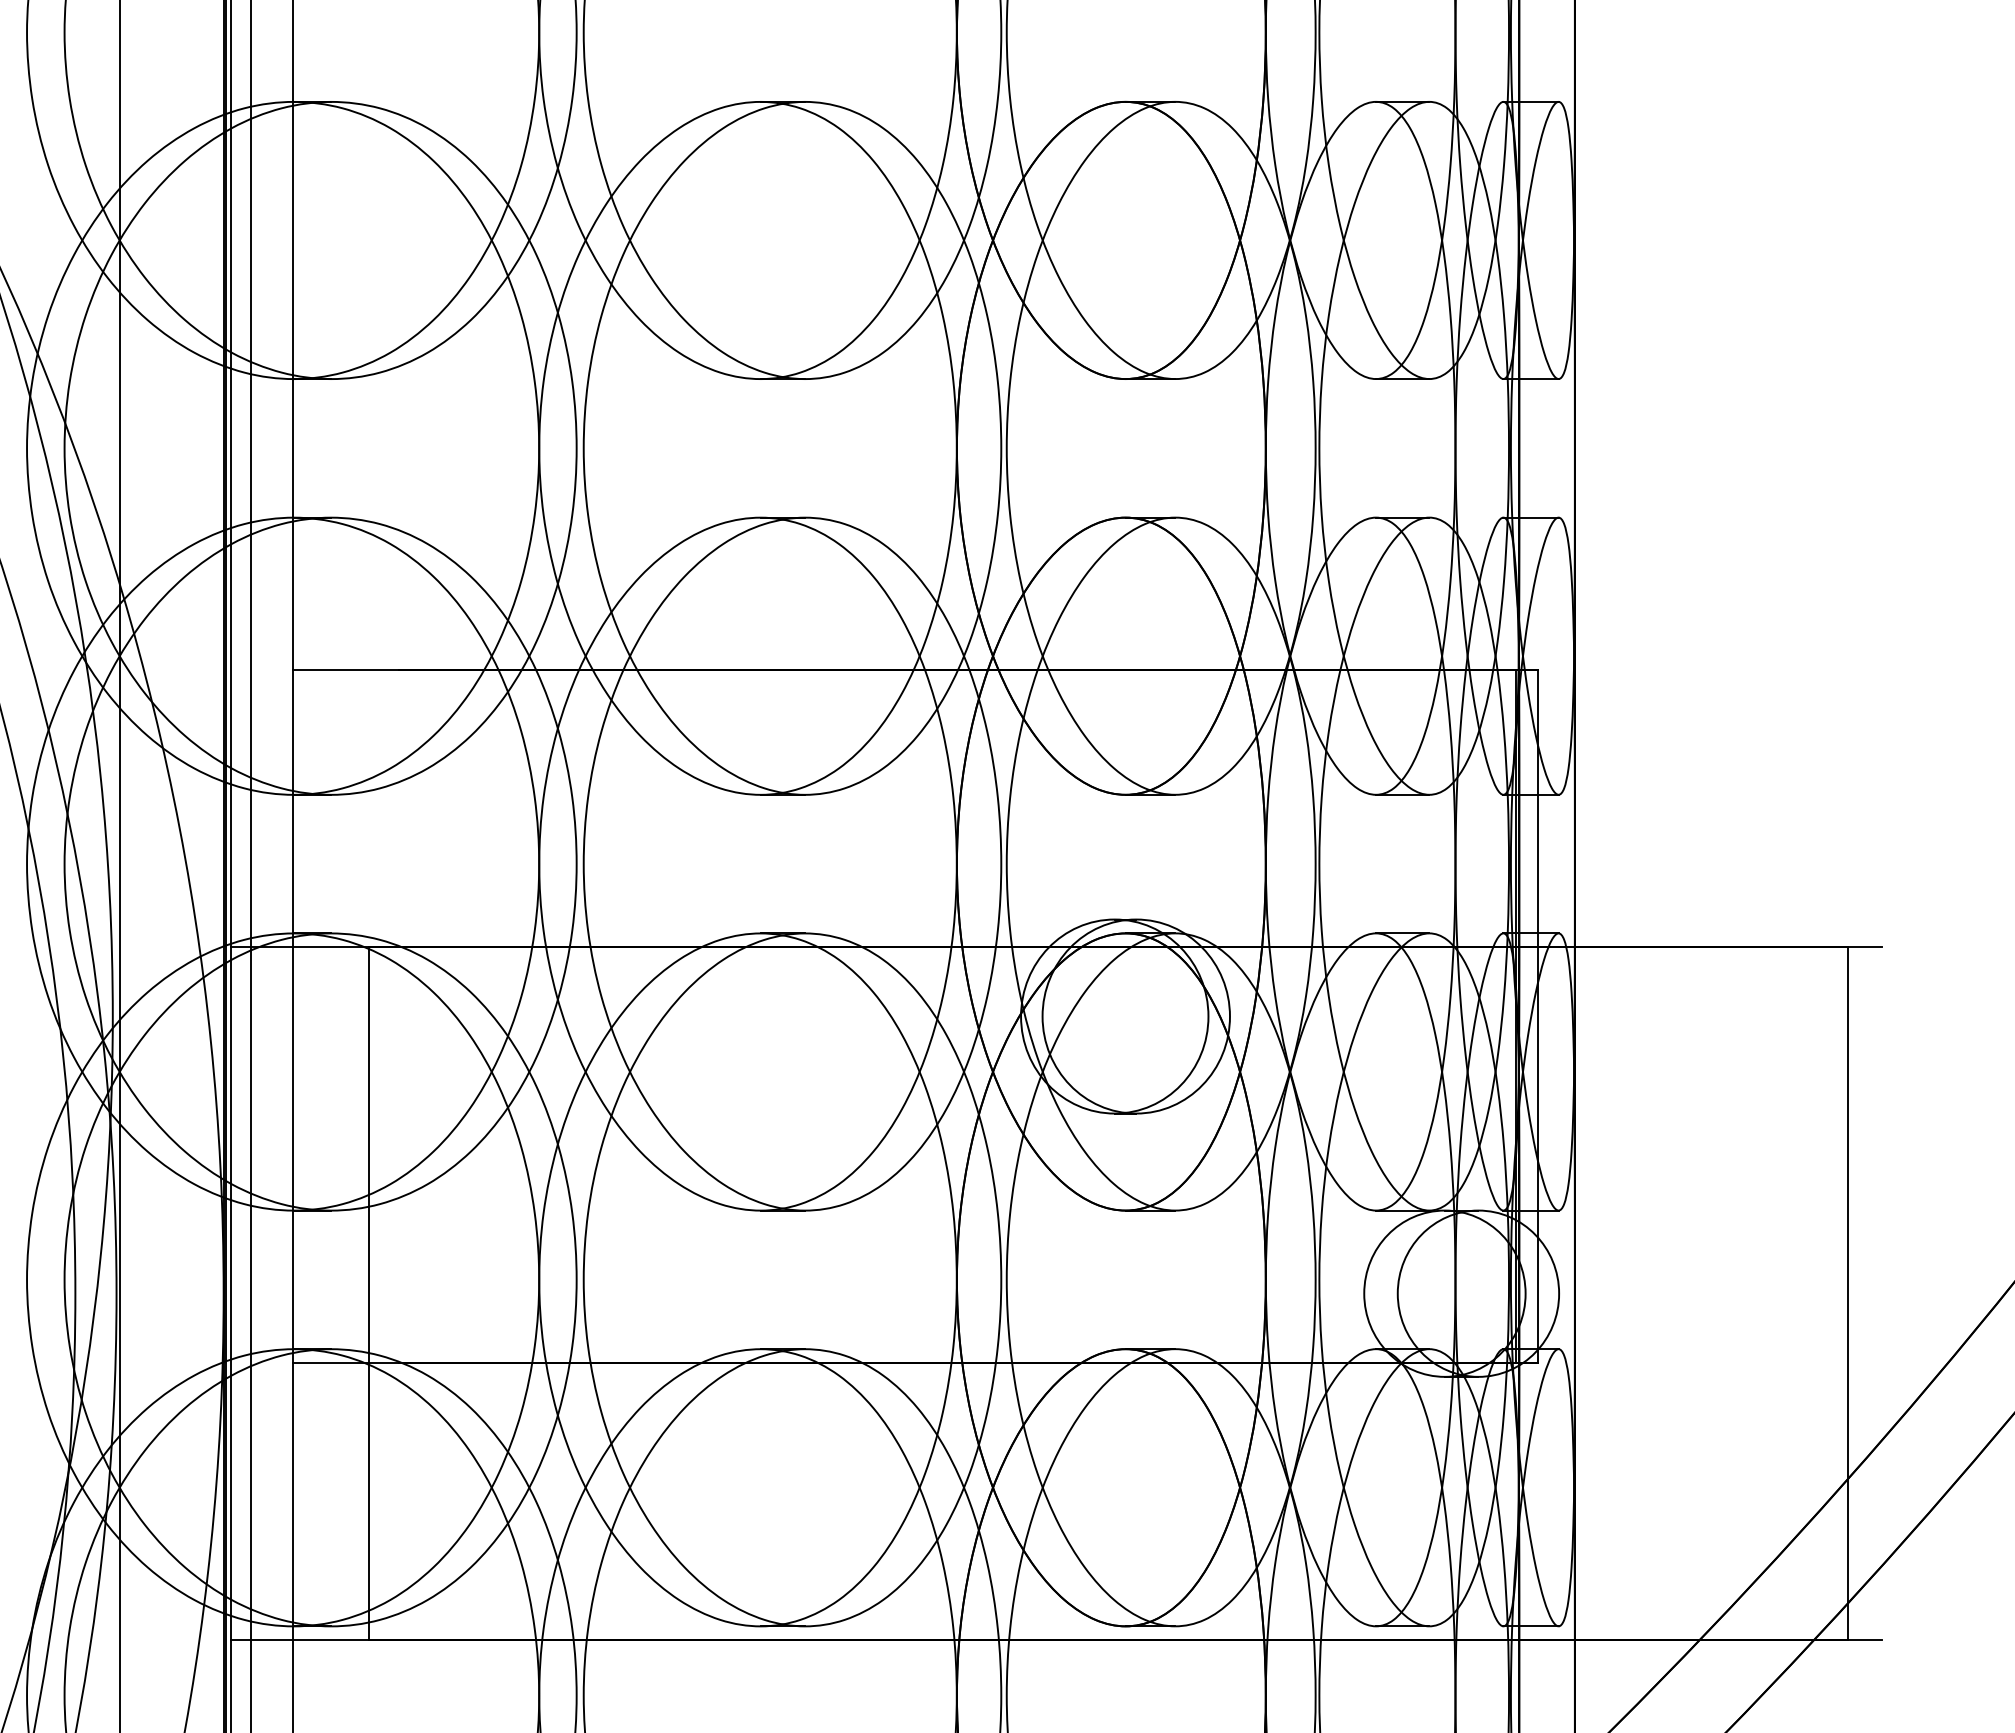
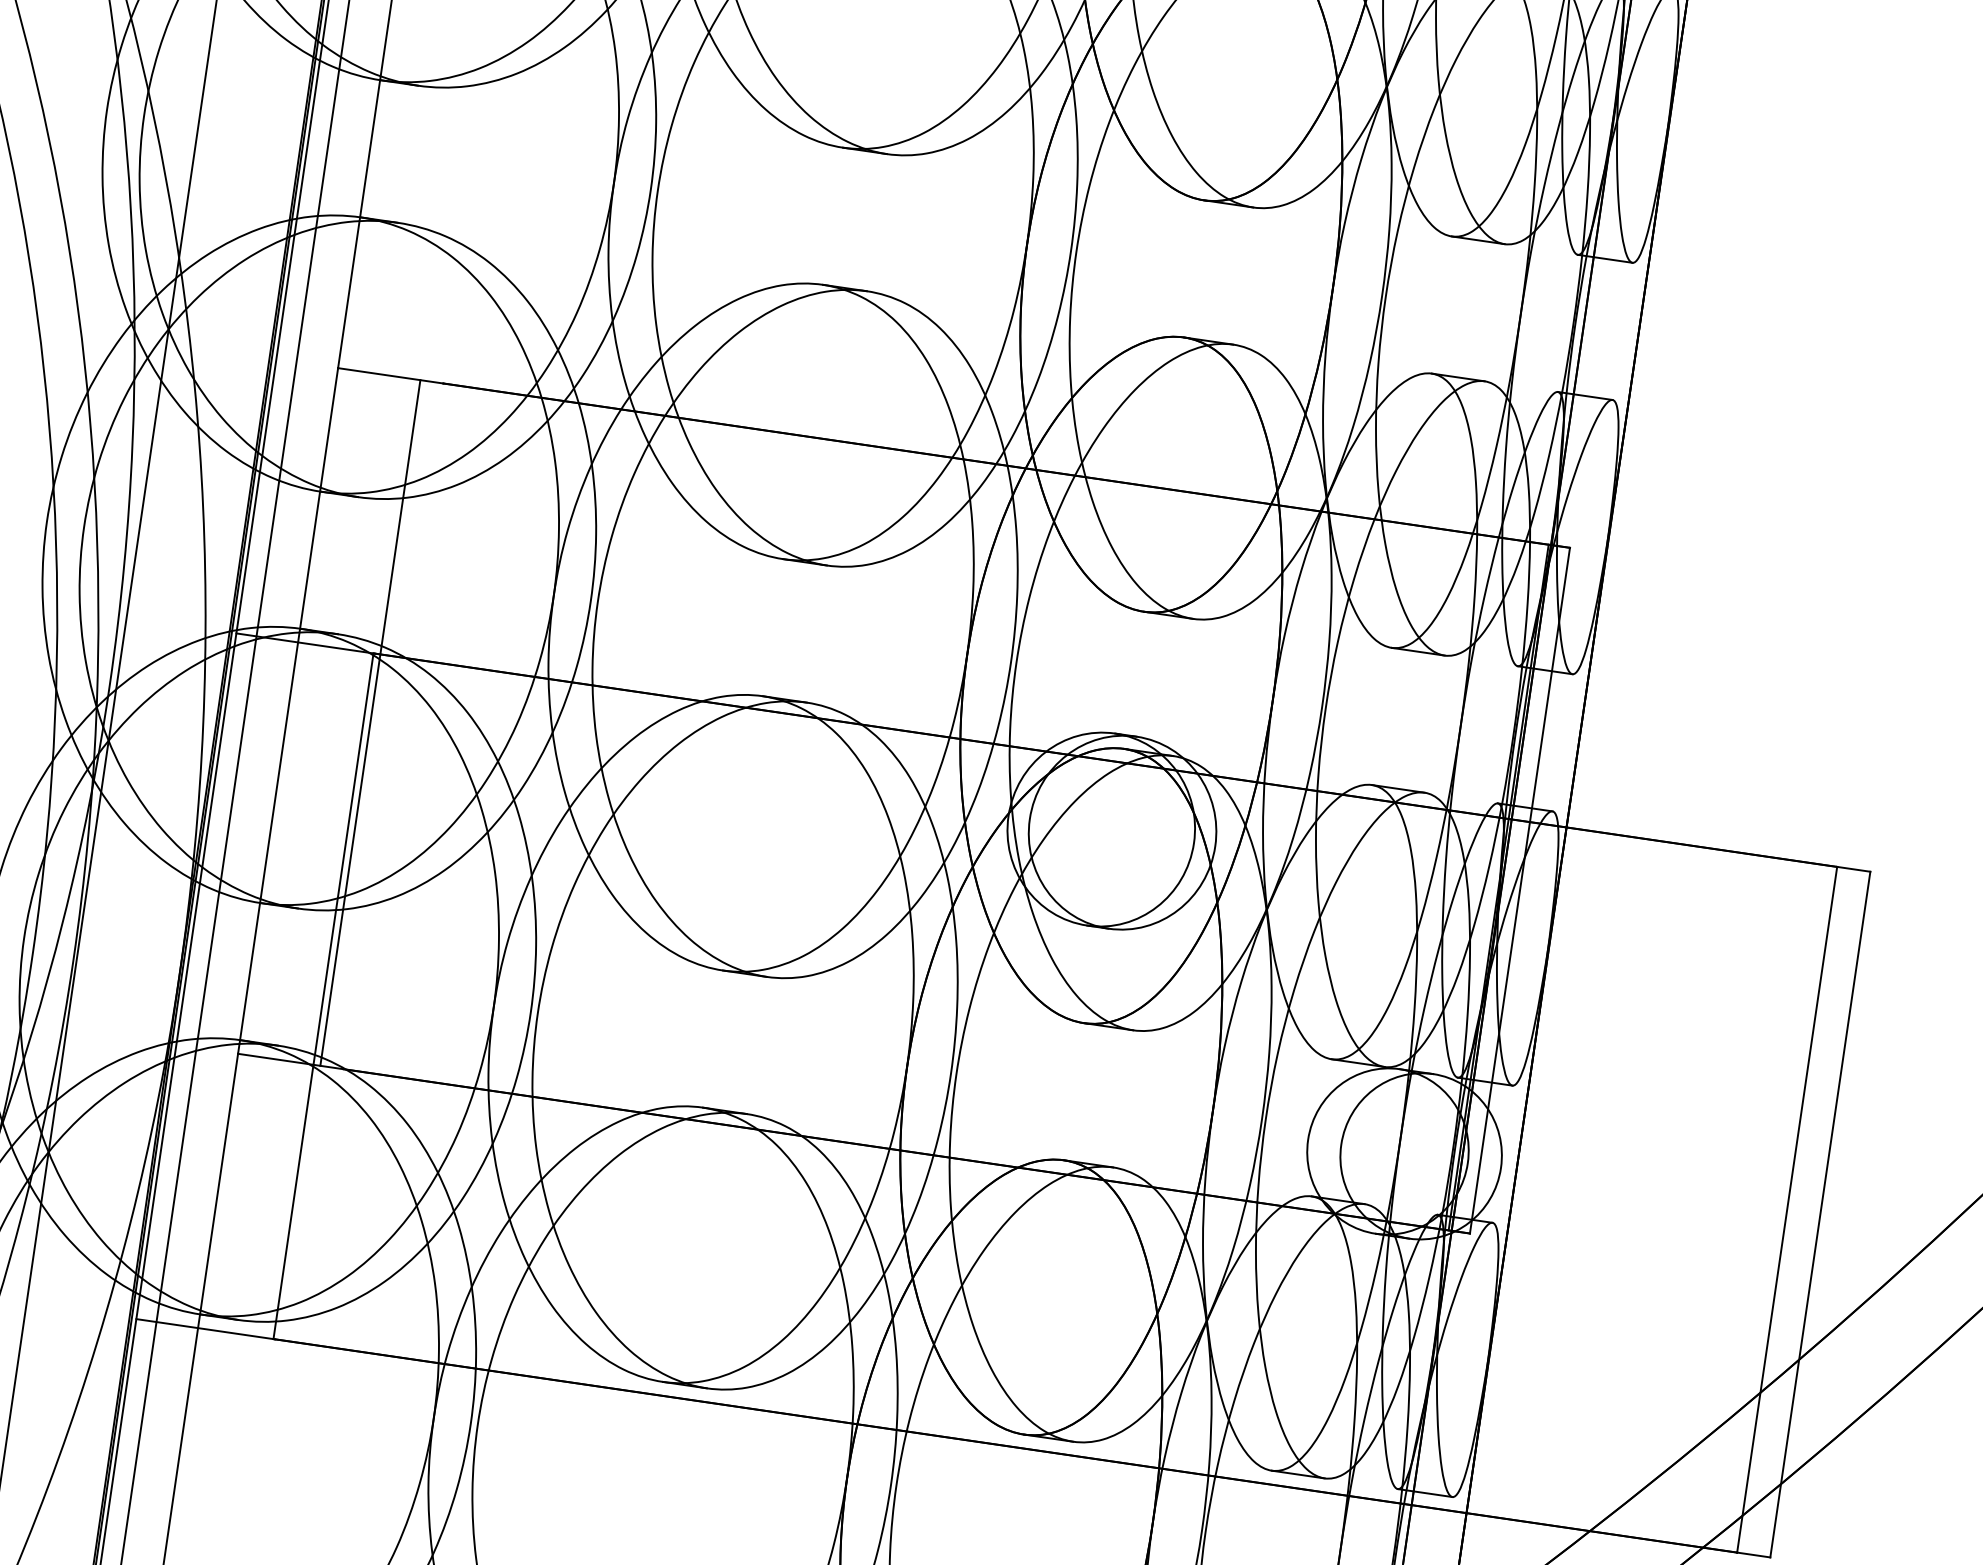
line: (376, 1016) -> (370, 722), added
line: (1881, 1293) -> (1820, 1214), added

